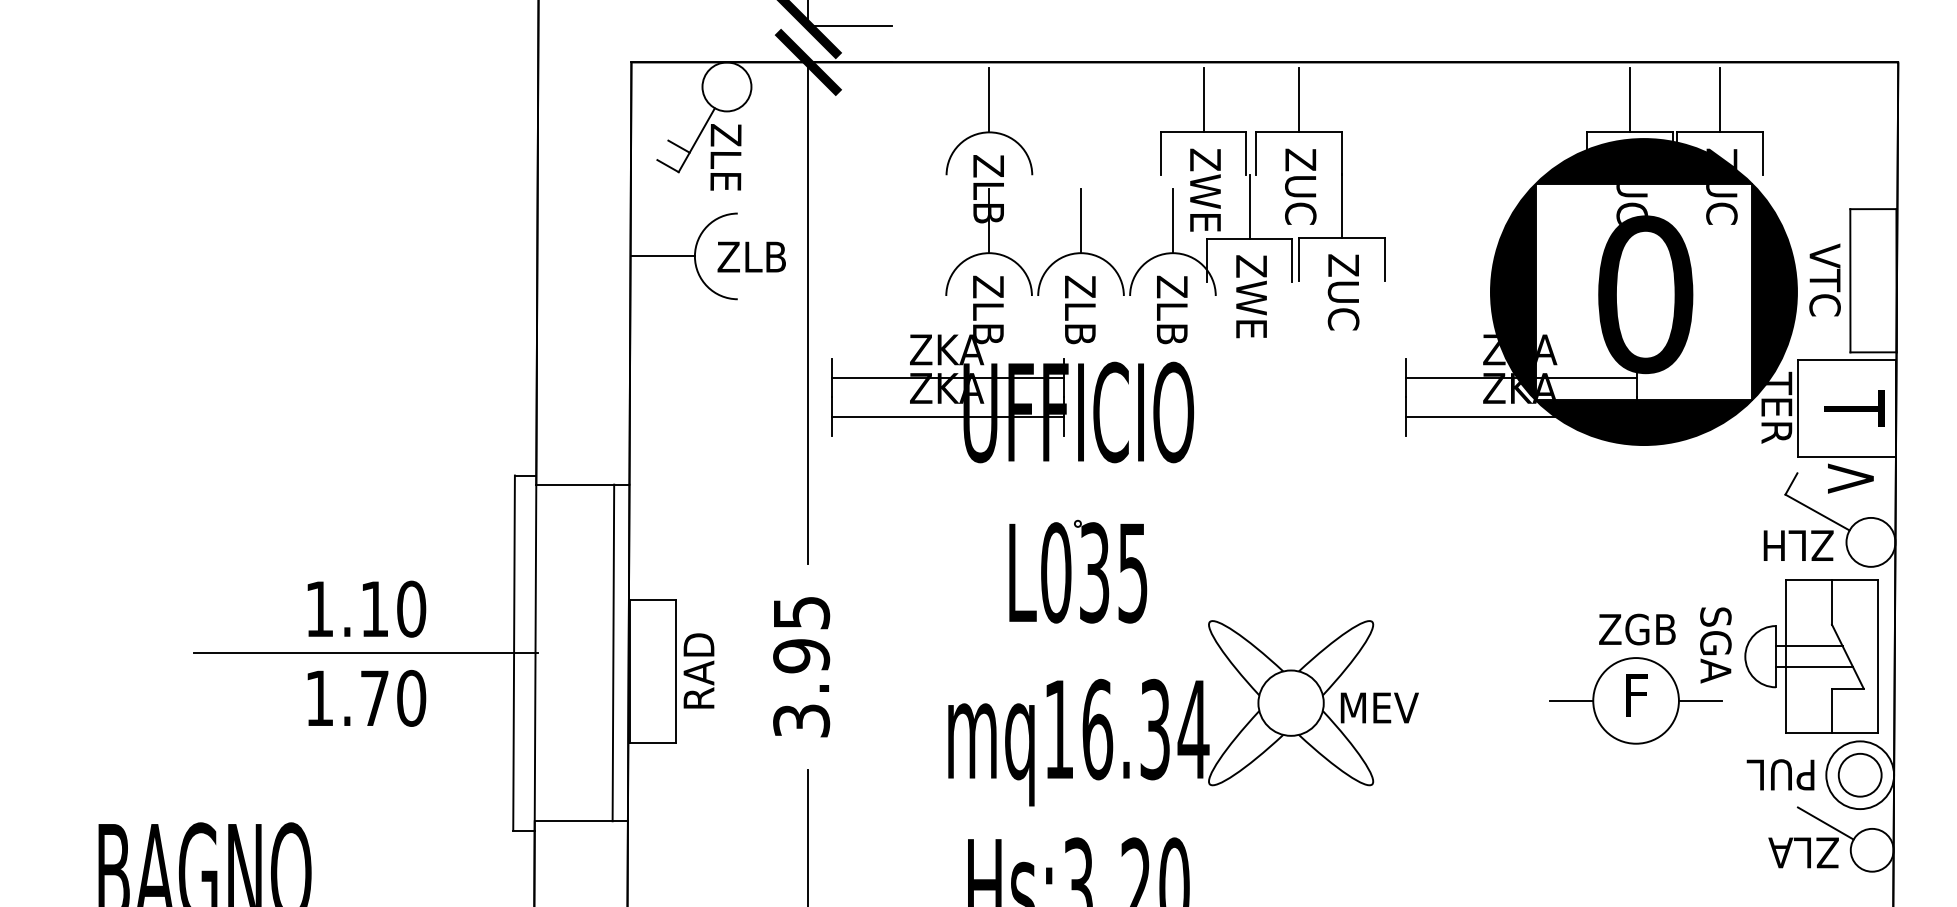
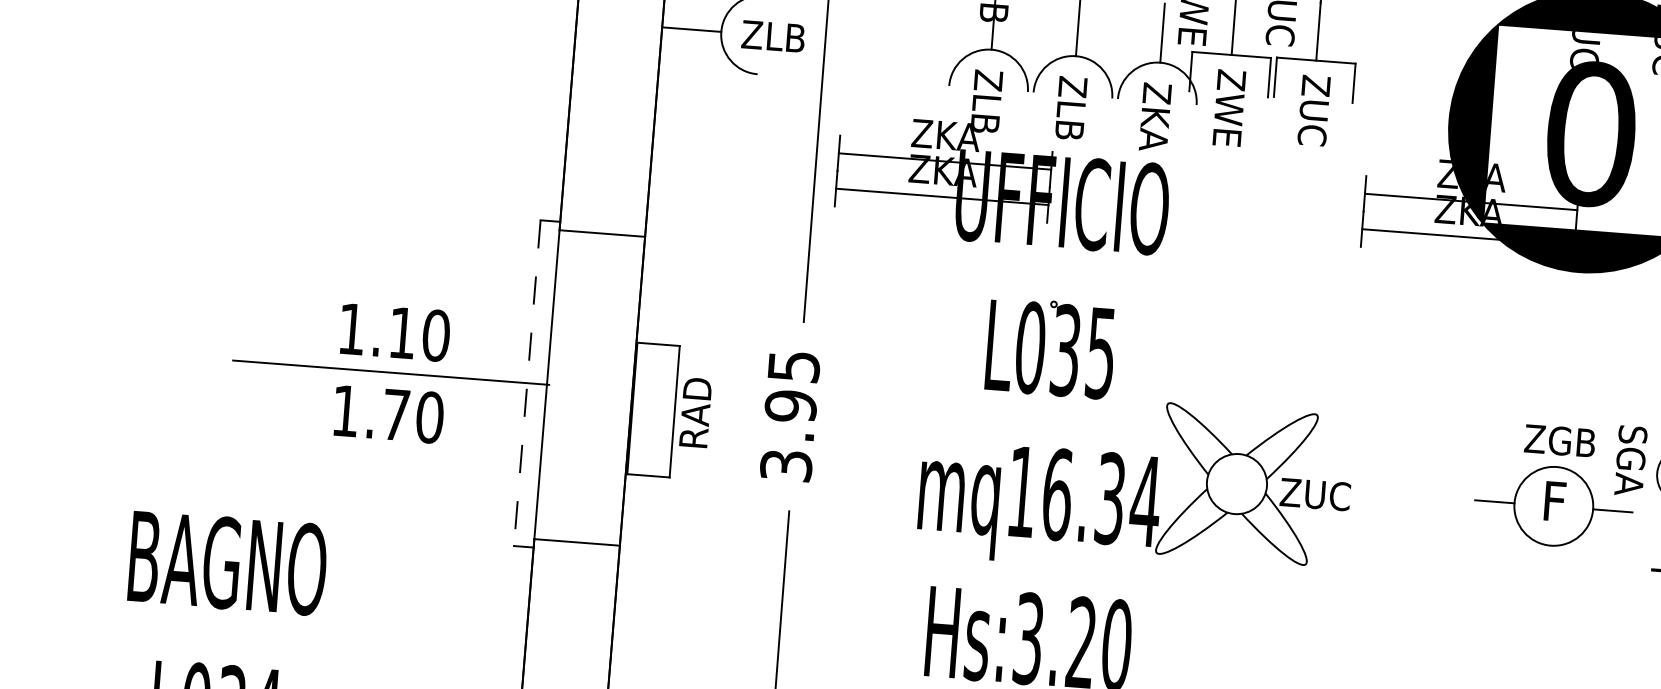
text: (1172, 328) -> (1154, 131), ZLB -> ZKA
line: (613, 652) -> (618, 389), removed
line: (514, 653) -> (527, 383), solid -> dashed
text: (1378, 707) -> (1316, 494), MEV -> ZUC

